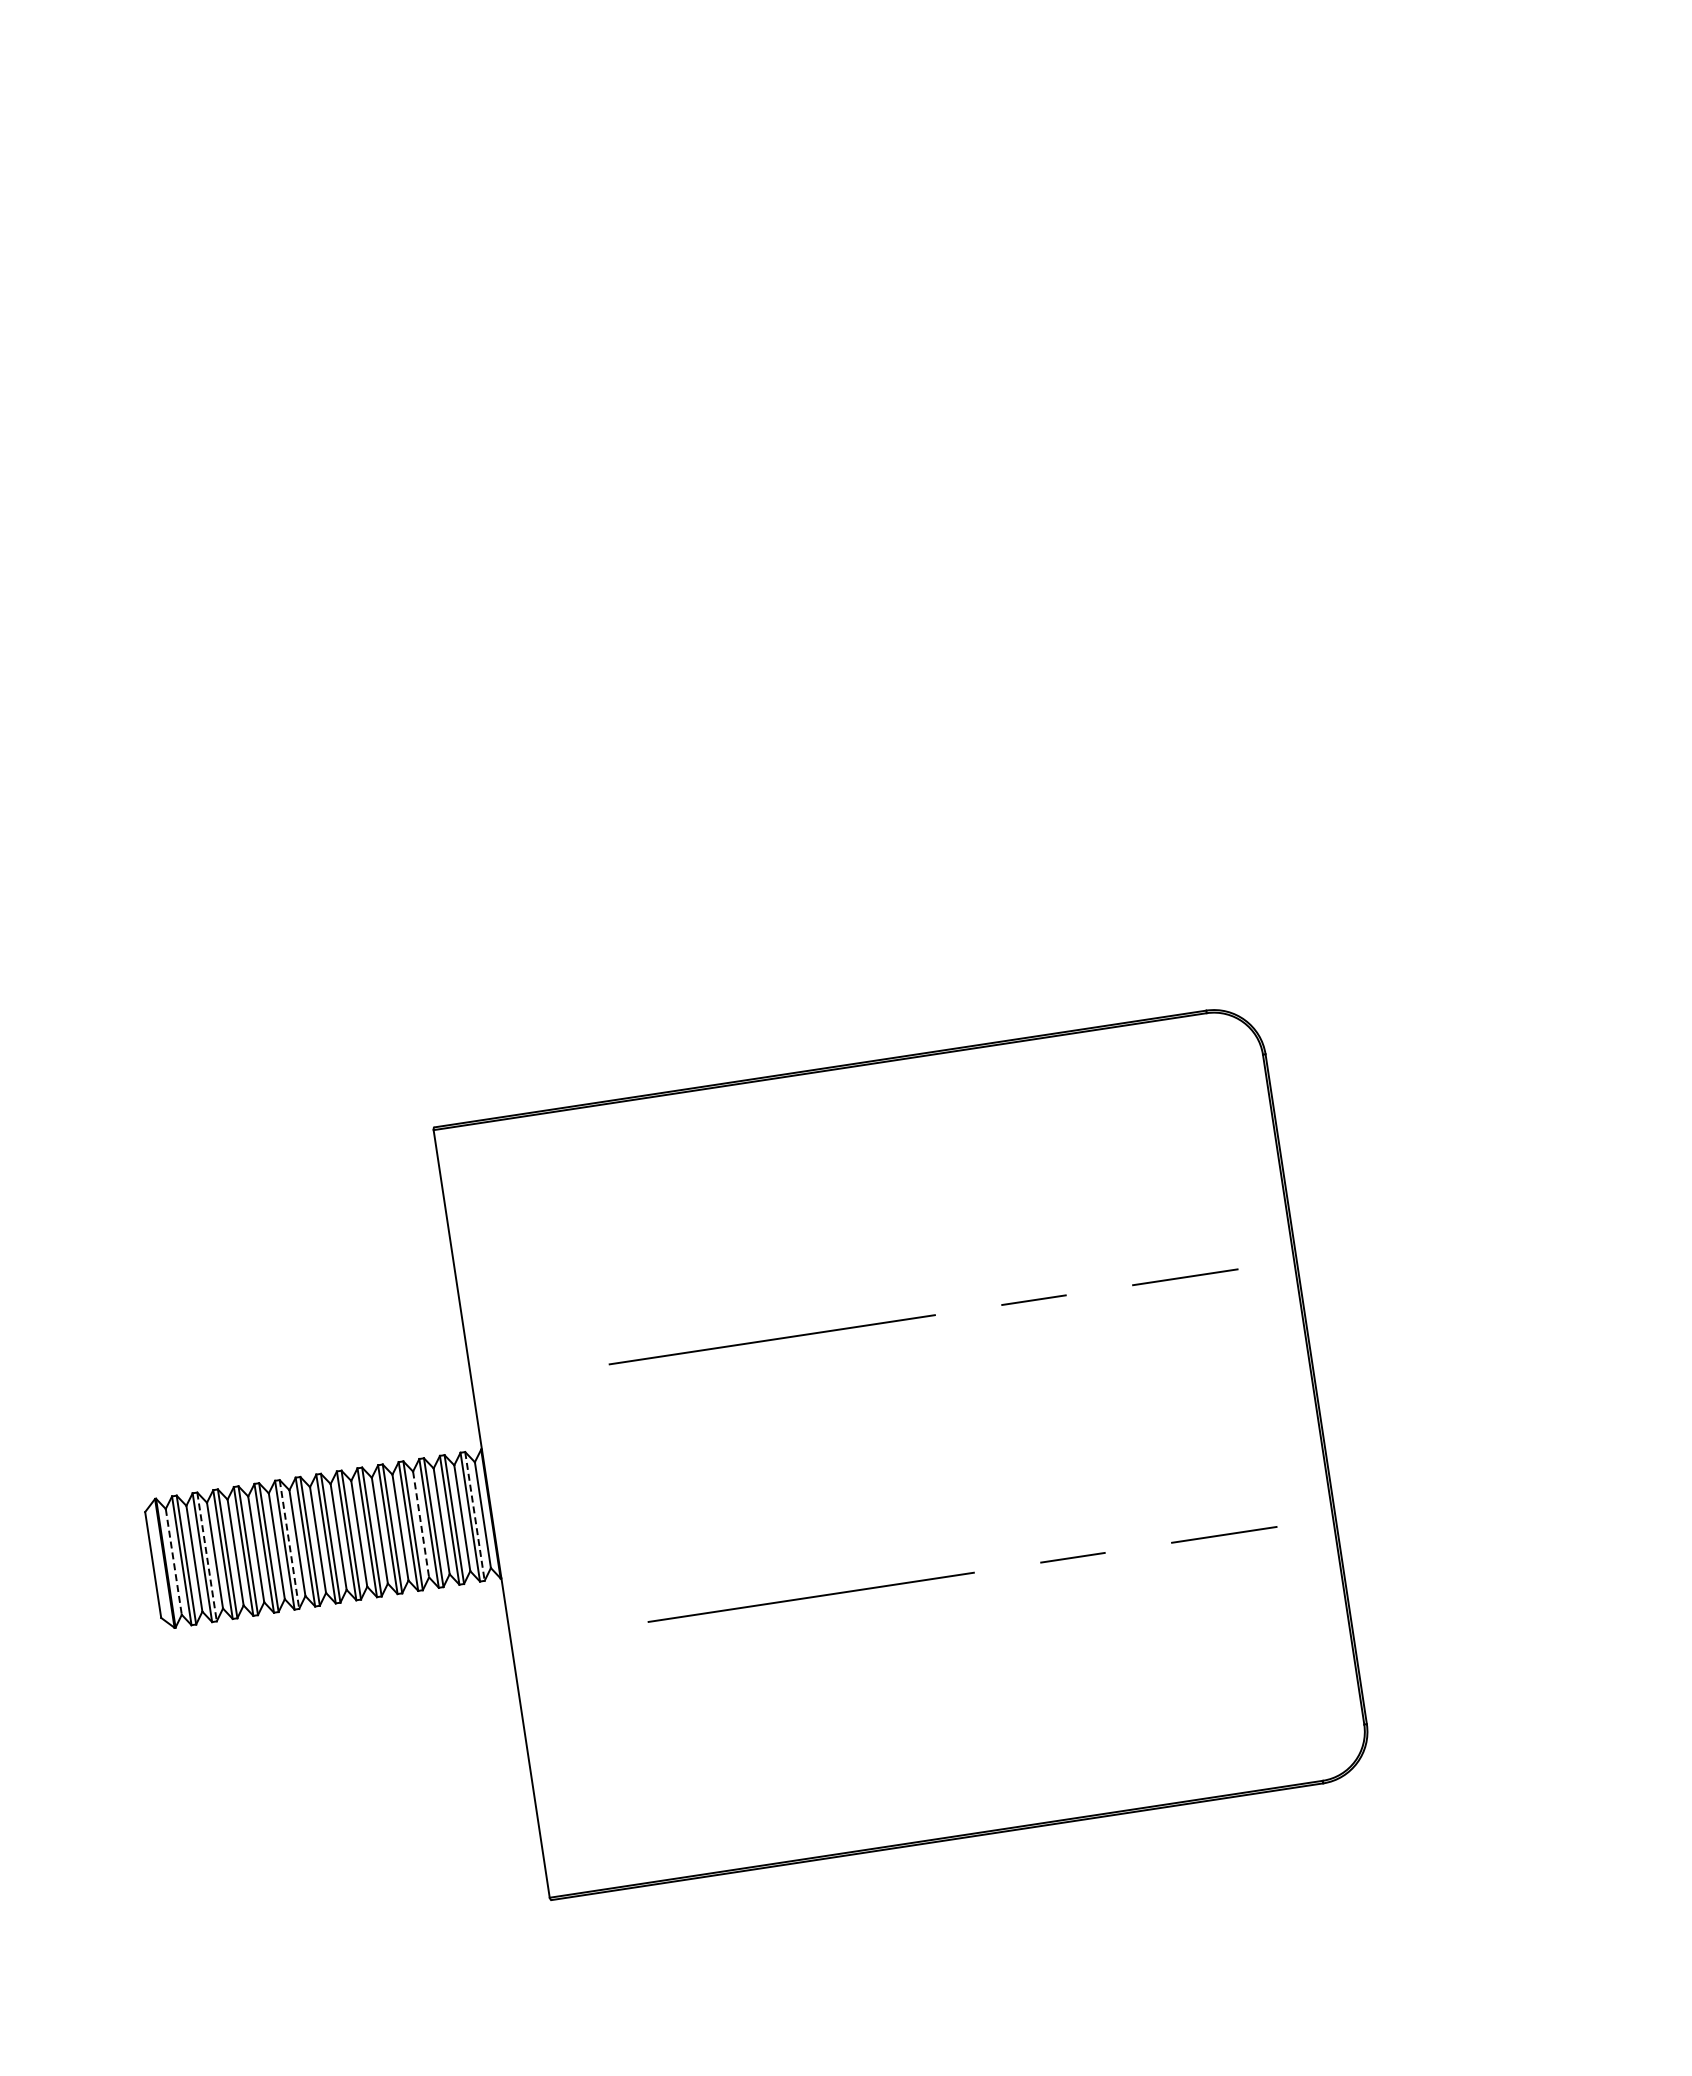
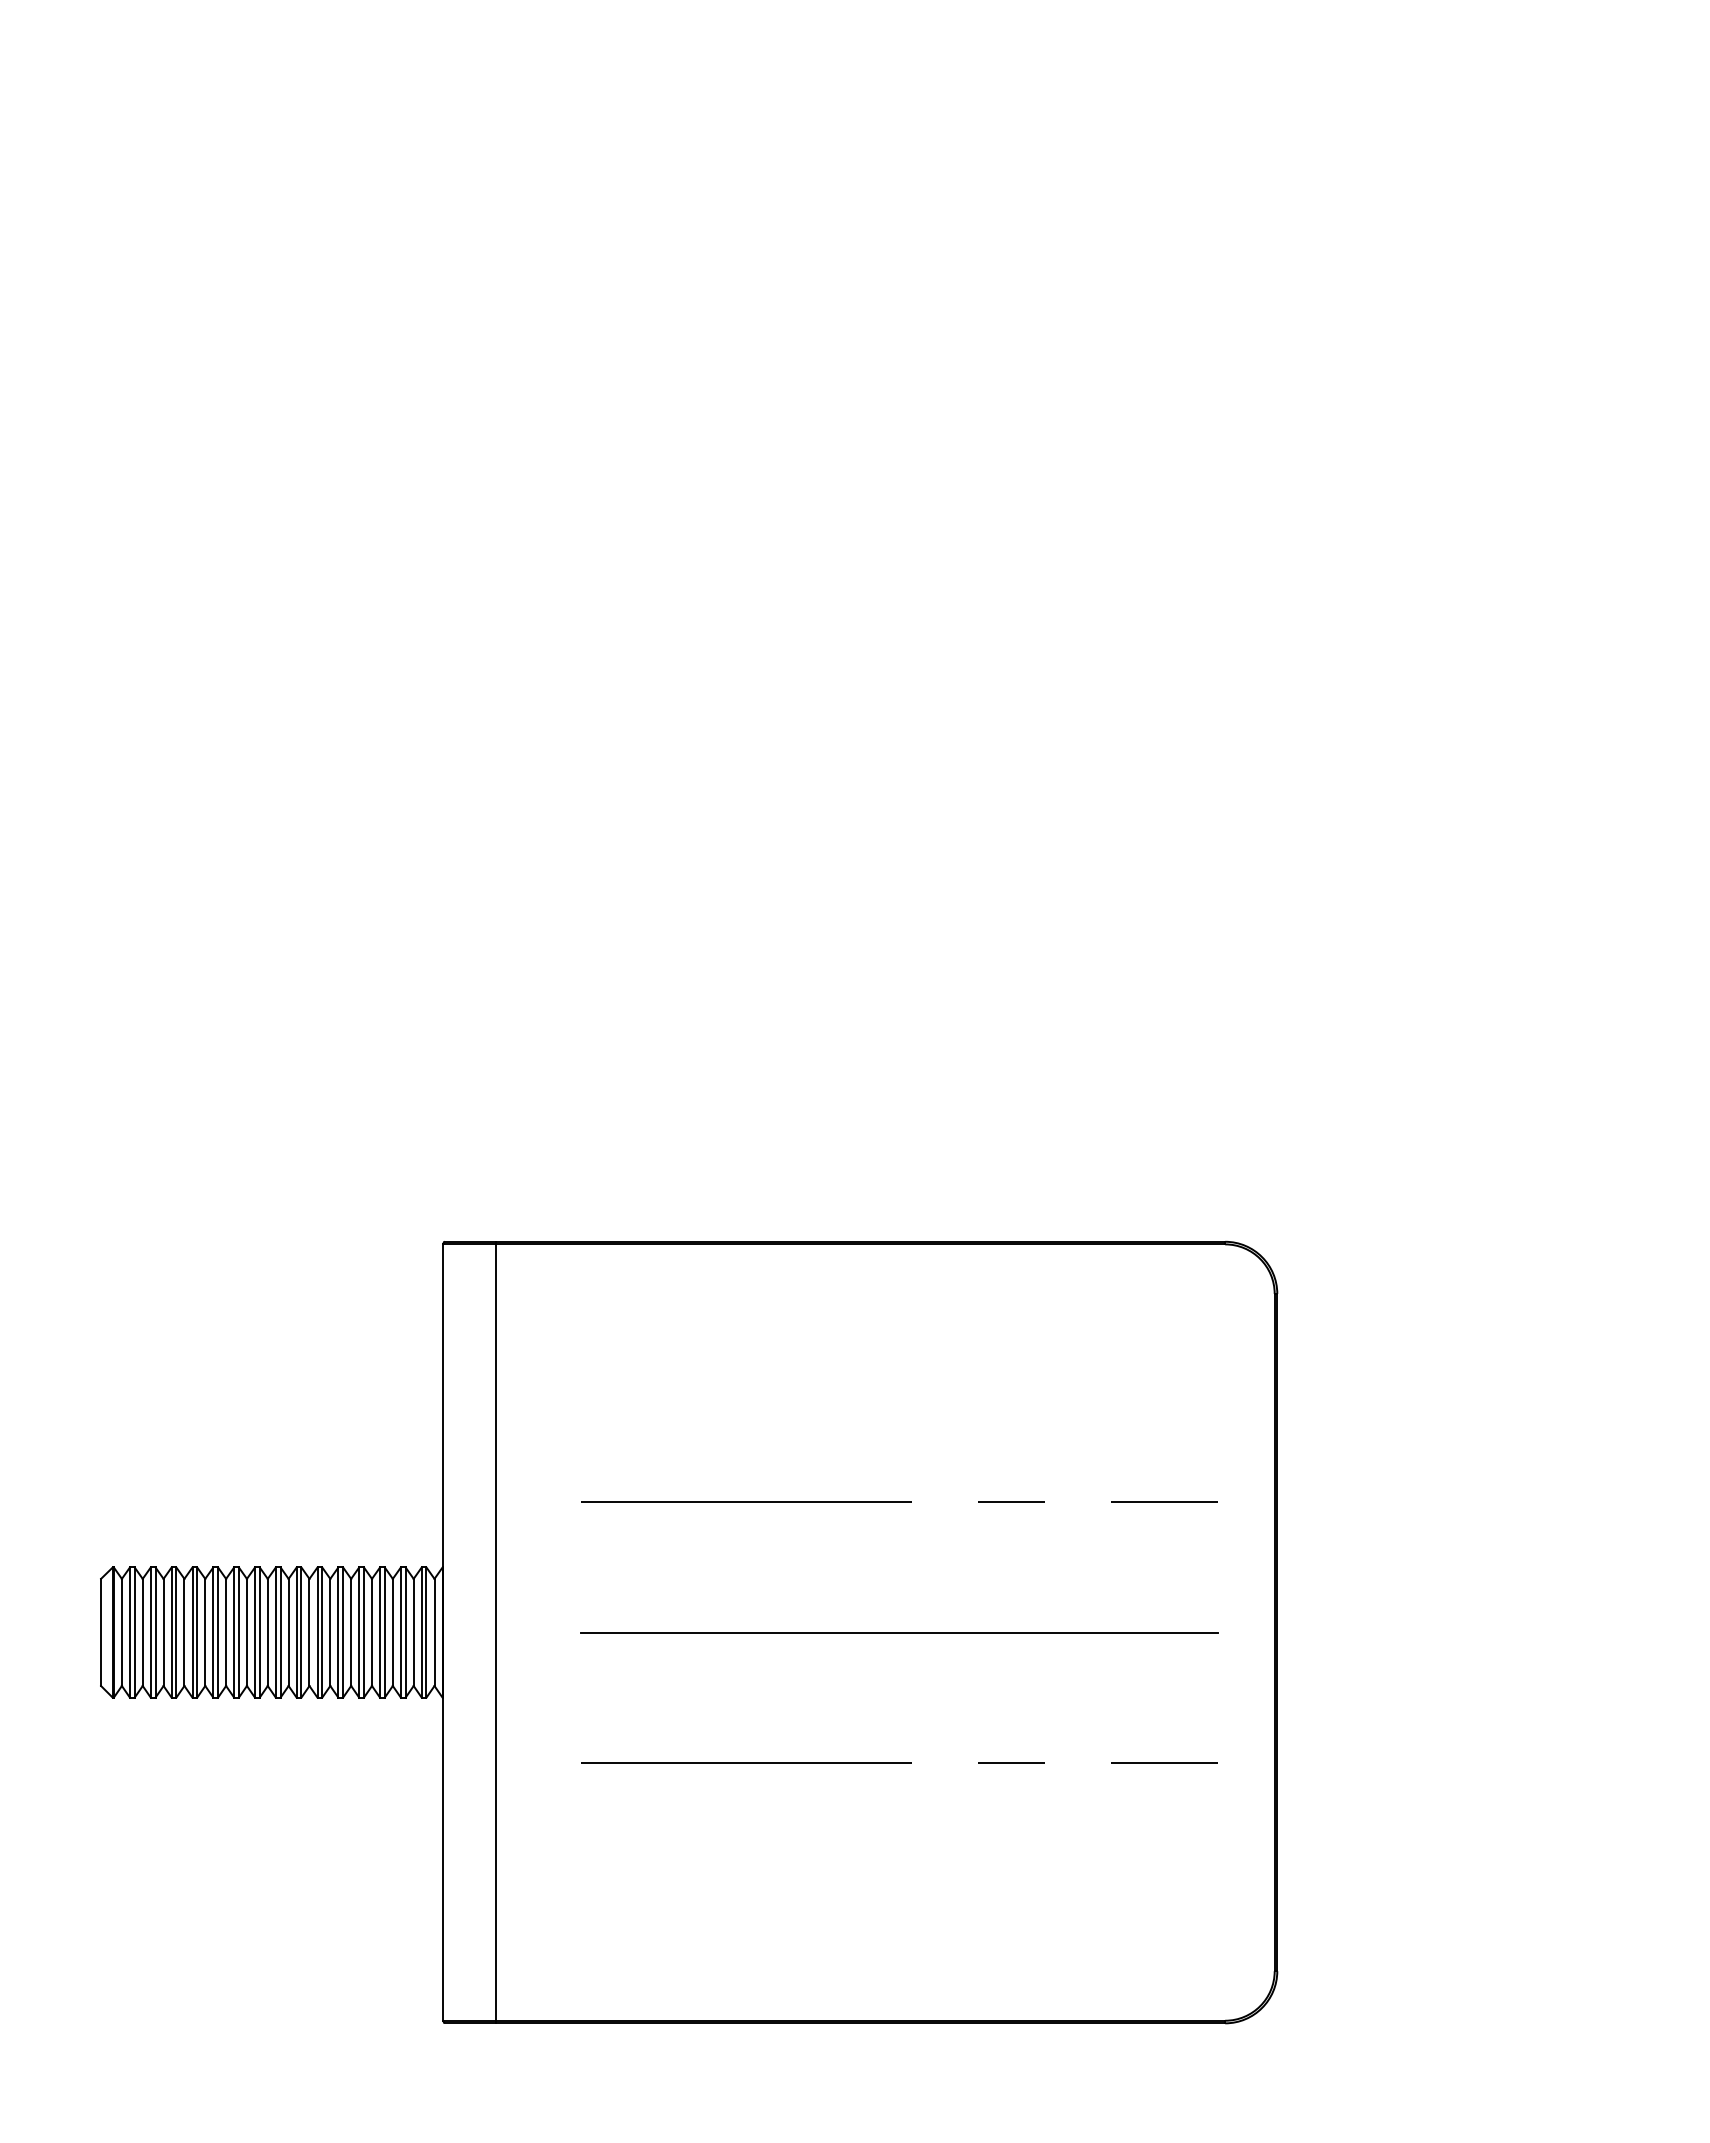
line: (942, 1445) -> (899, 1632), added
line: (543, 1506) -> (495, 1632), added
line: (475, 1517) -> (426, 1633), dashed -> solid
line: (421, 1524) -> (372, 1632), dashed -> solid
line: (289, 1545) -> (238, 1633), dashed -> solid
line: (207, 1557) -> (155, 1633), dashed -> solid
line: (173, 1561) -> (121, 1632), dashed -> solid

